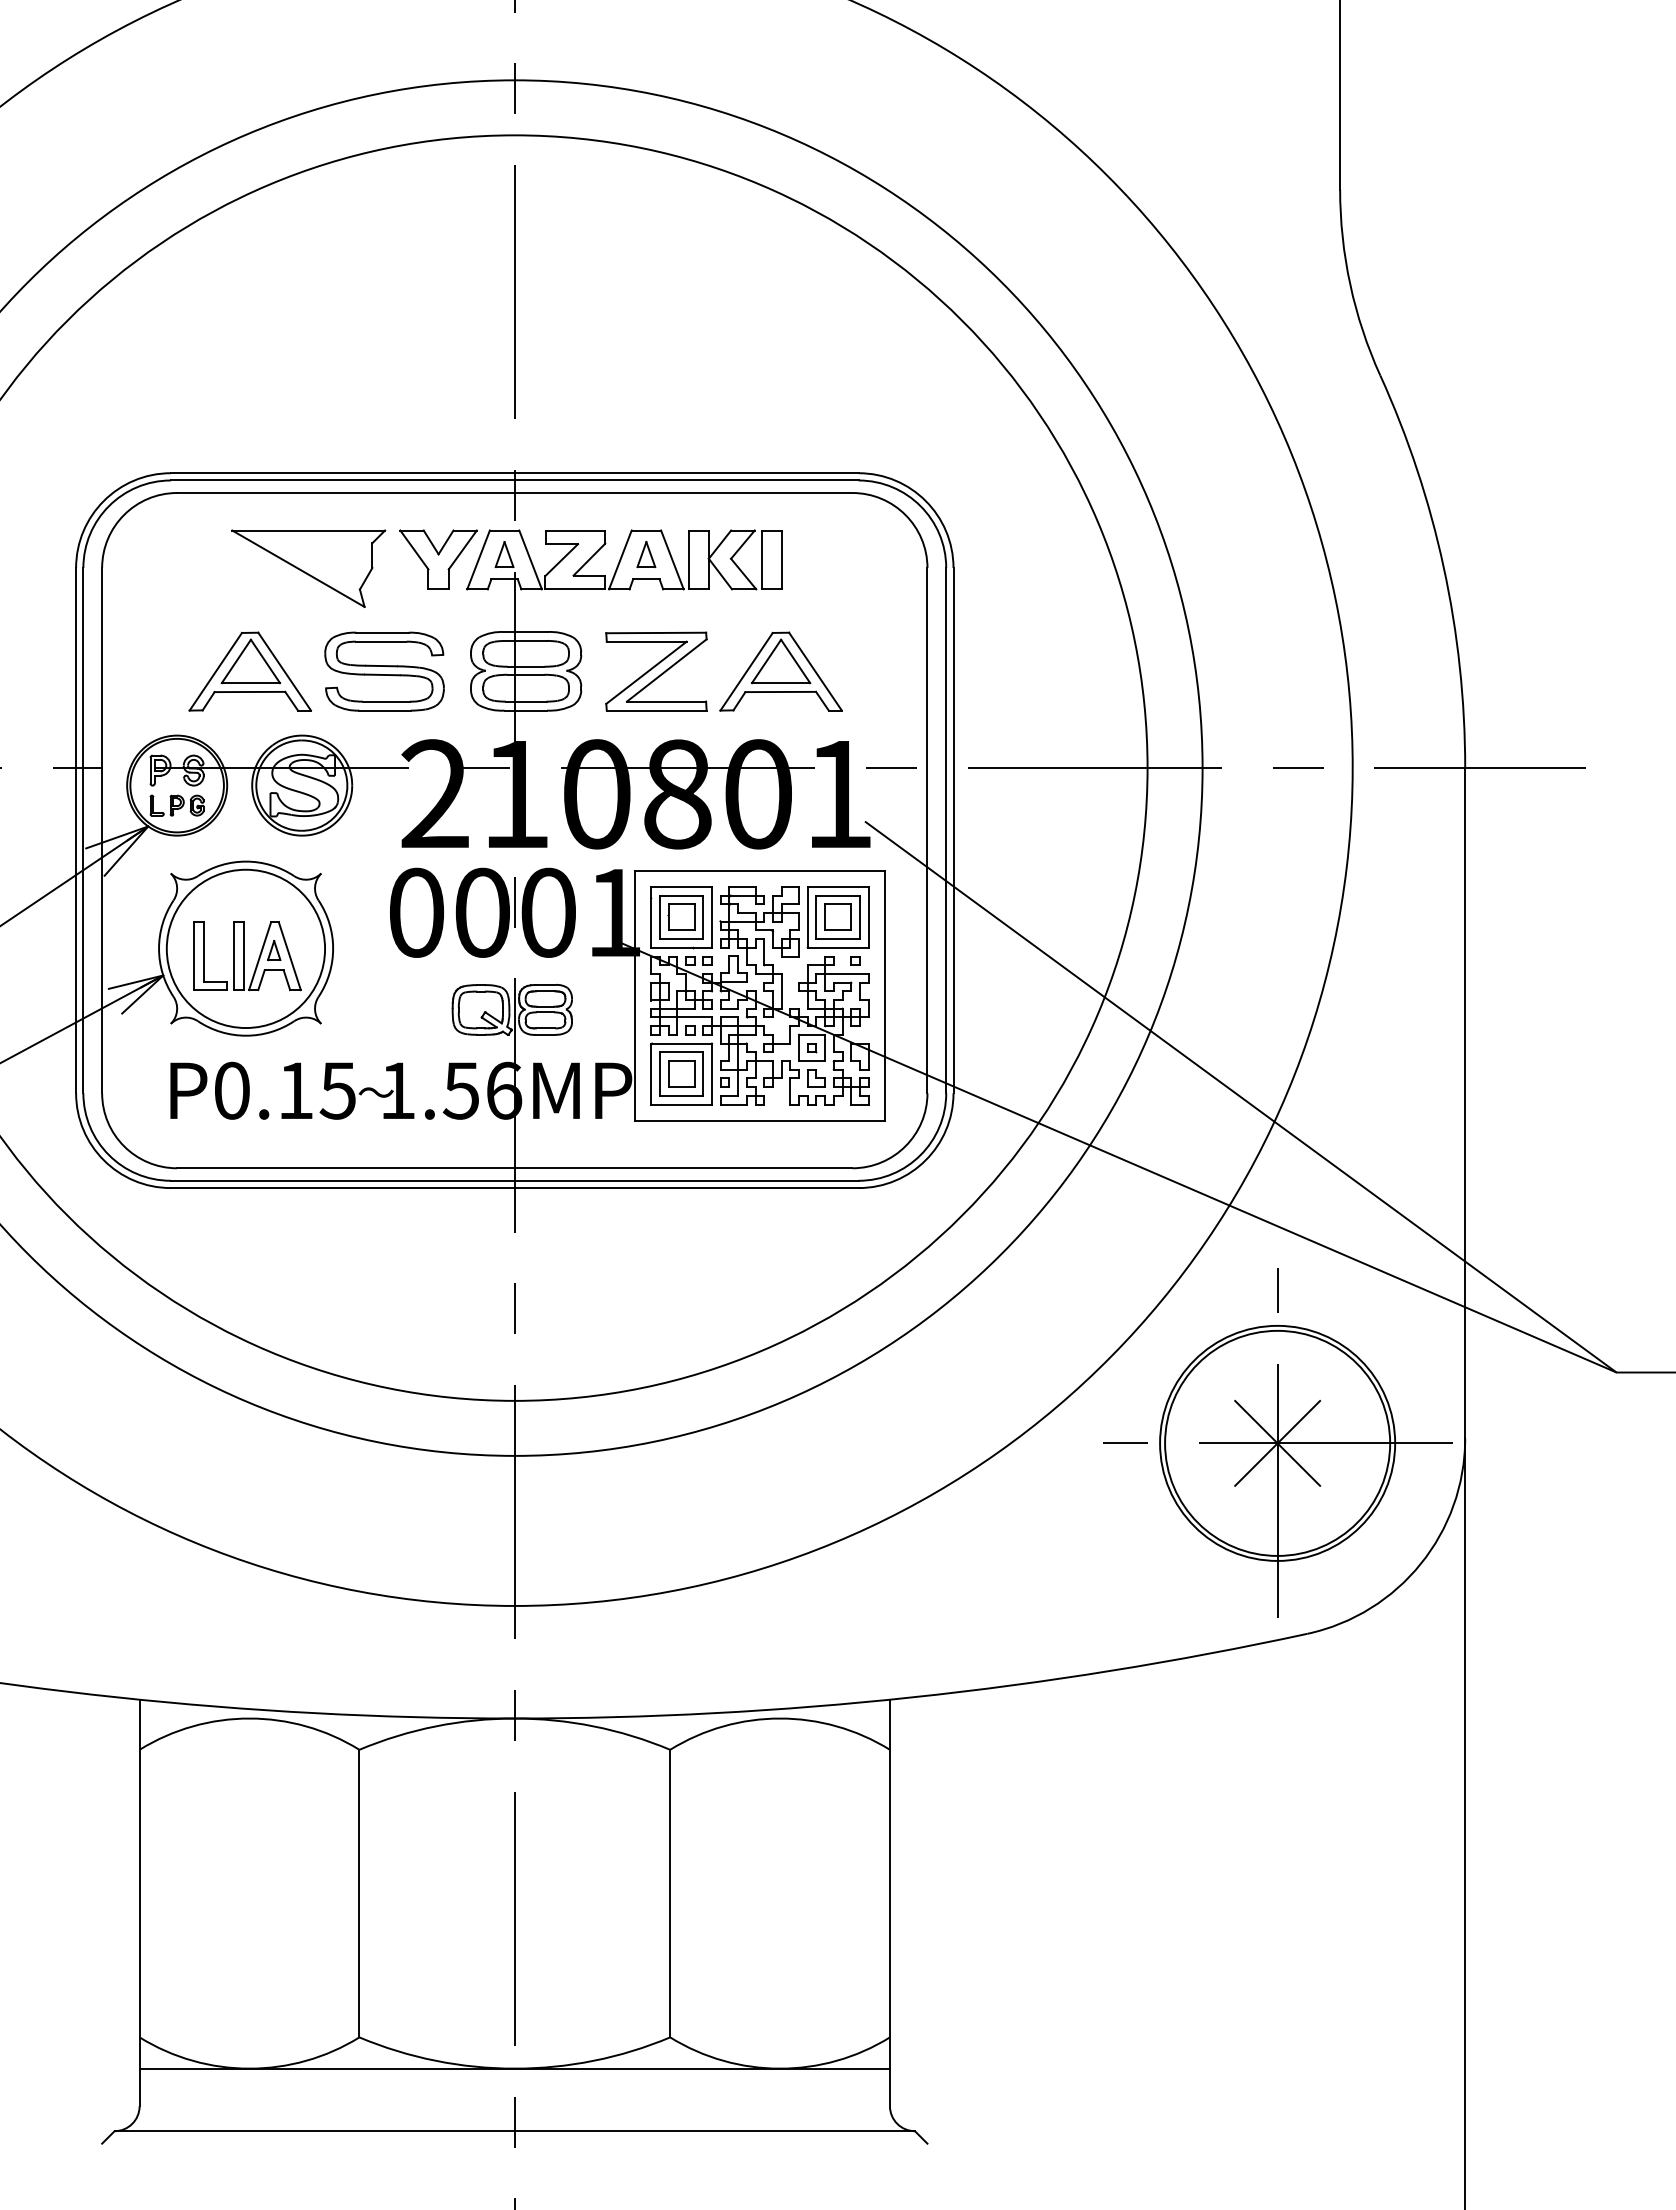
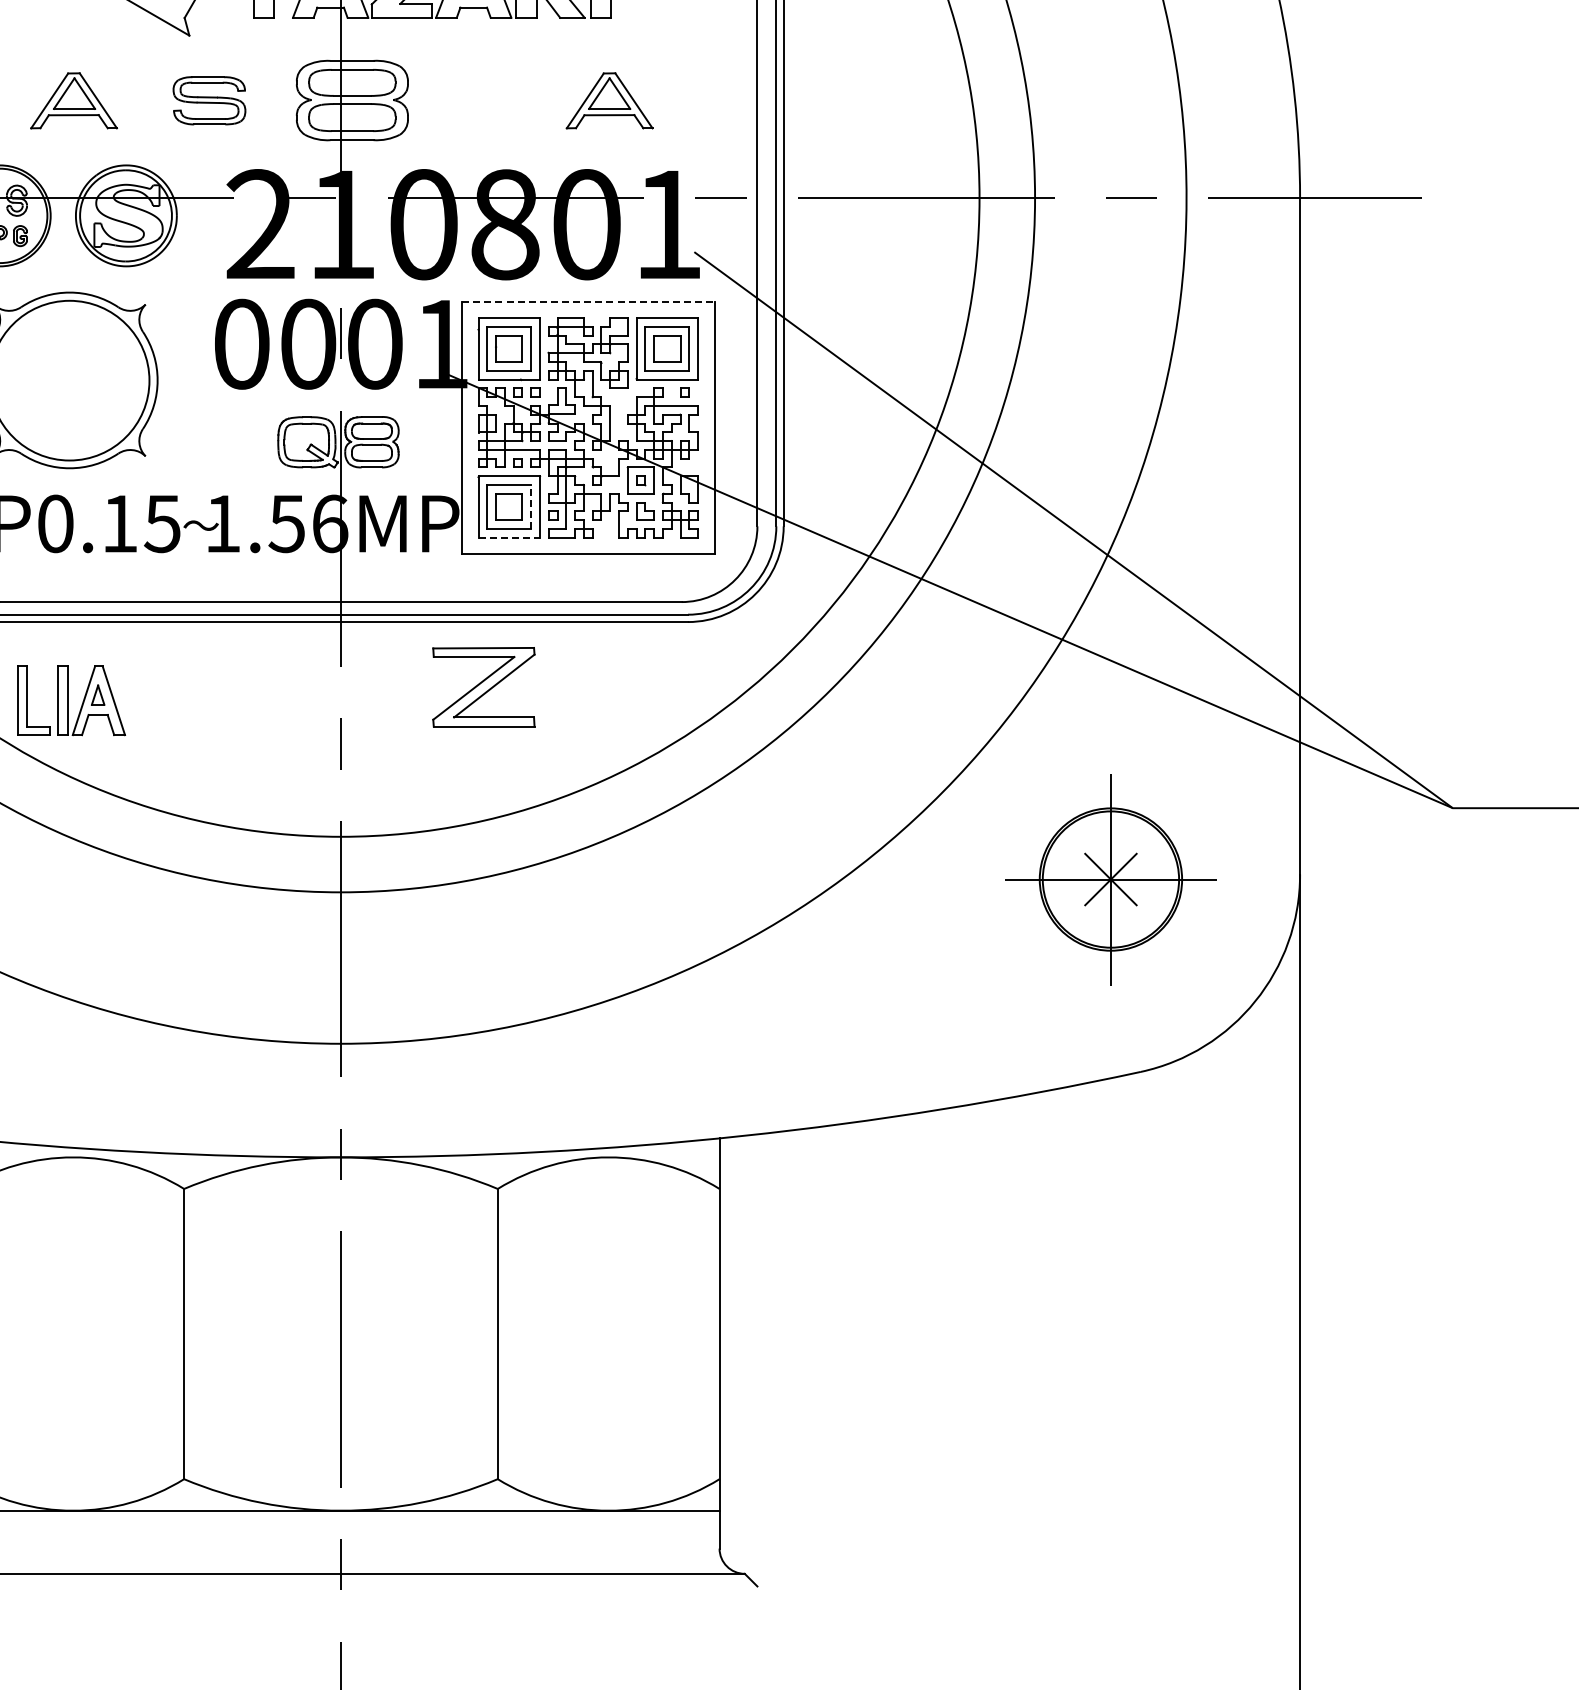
part: (250, 671) -> (74, 100), size x0.7
part: (384, 671) -> (209, 100), size x0.6
part: (656, 671) -> (483, 687), moved
part: (780, 671) -> (609, 100), size x0.7
line: (760, 870) -> (588, 301), solid -> dashed
part: (247, 956) -> (71, 701), moved
line: (703, 1074) -> (531, 507), solid -> dashed
line: (682, 1104) -> (510, 537), solid -> dashed
part: (1277, 1442) -> (1110, 878), size x0.6

